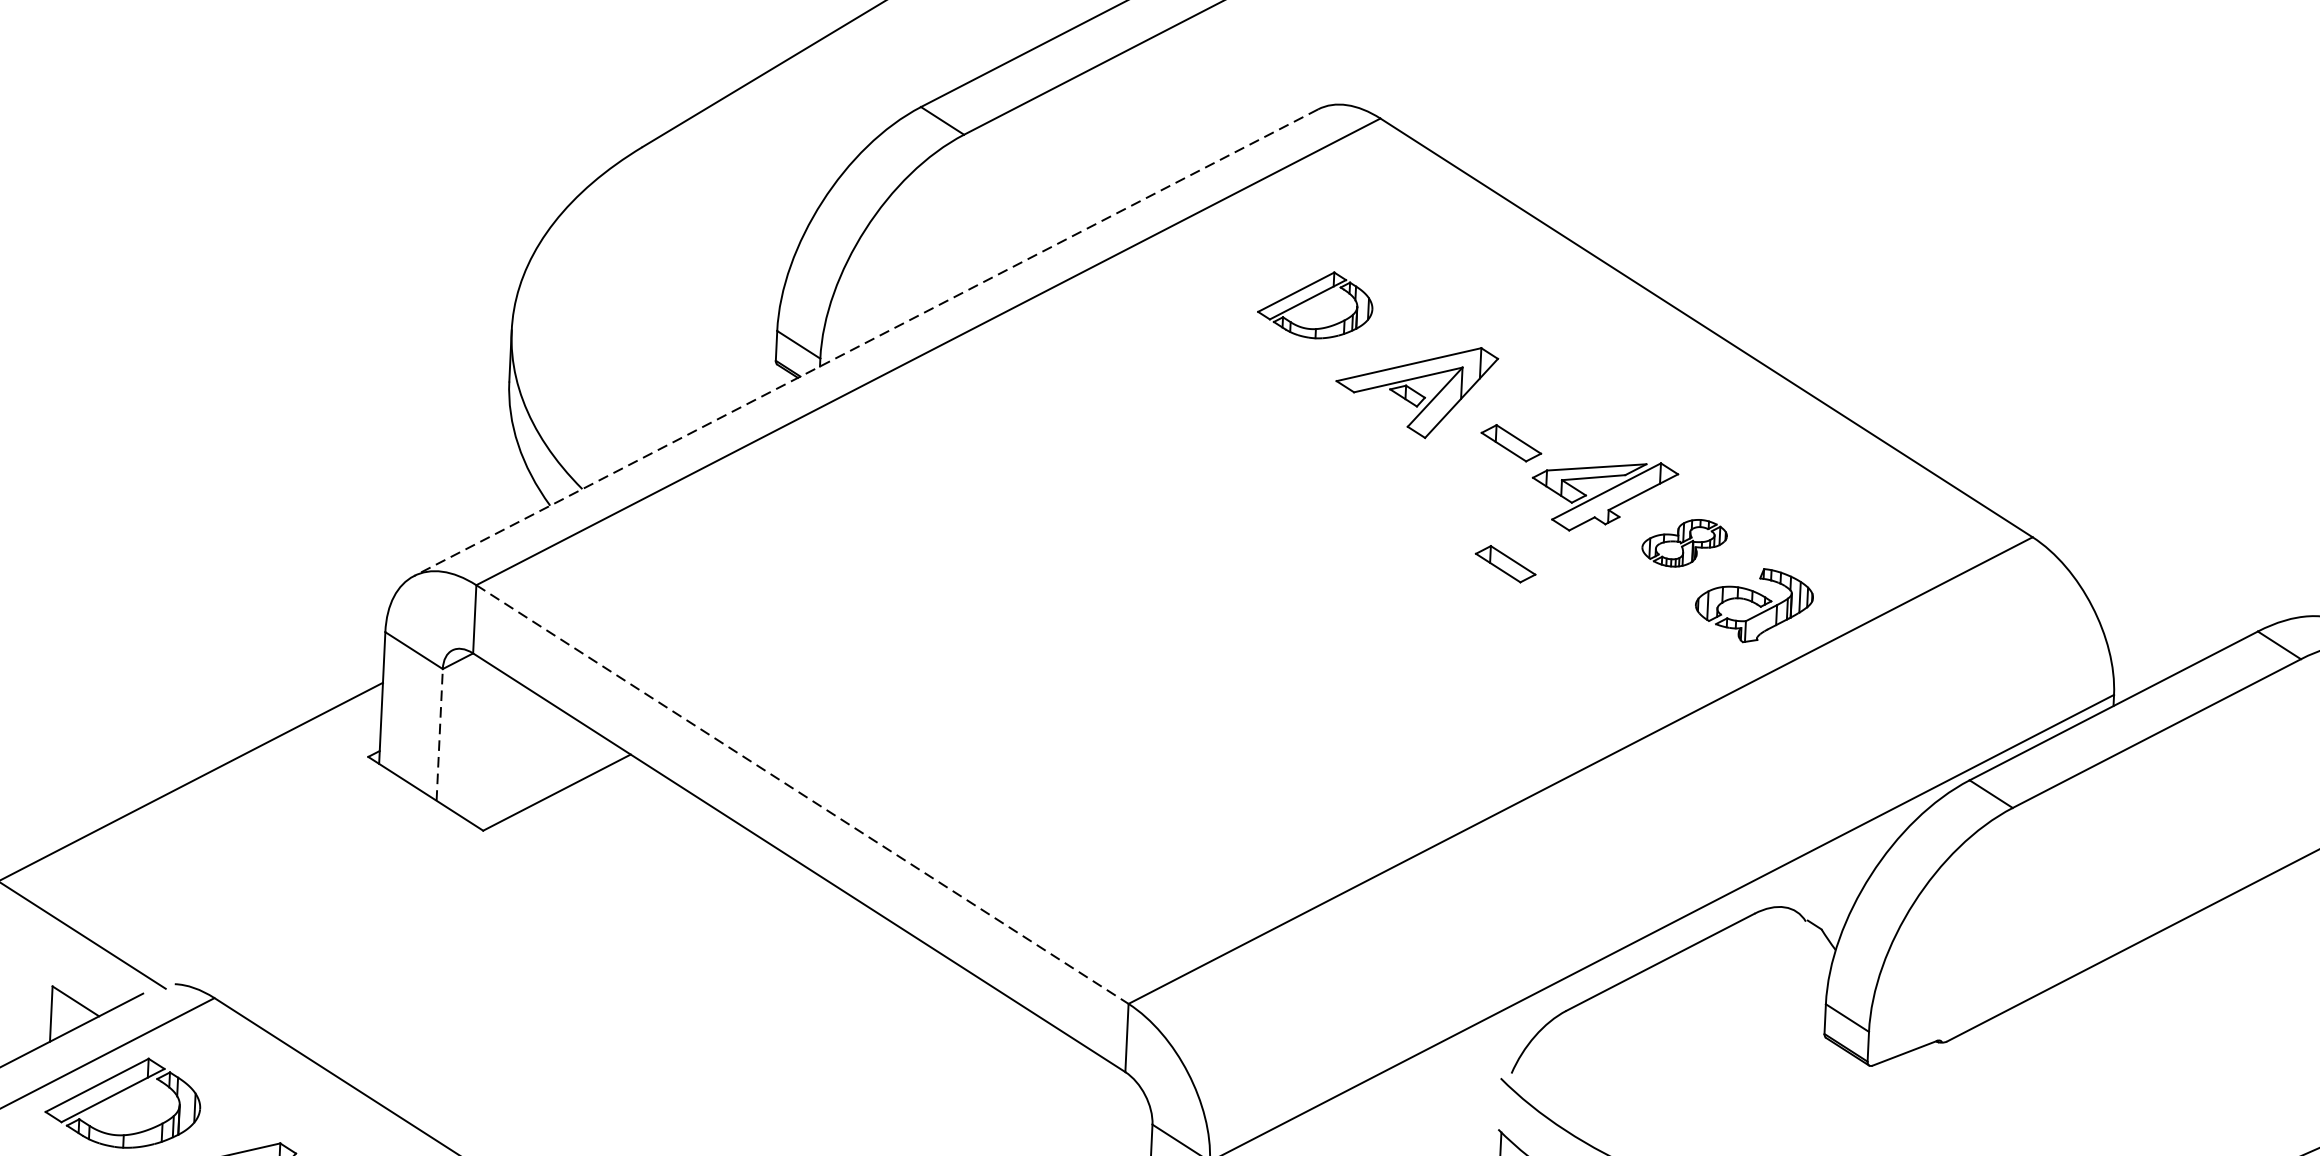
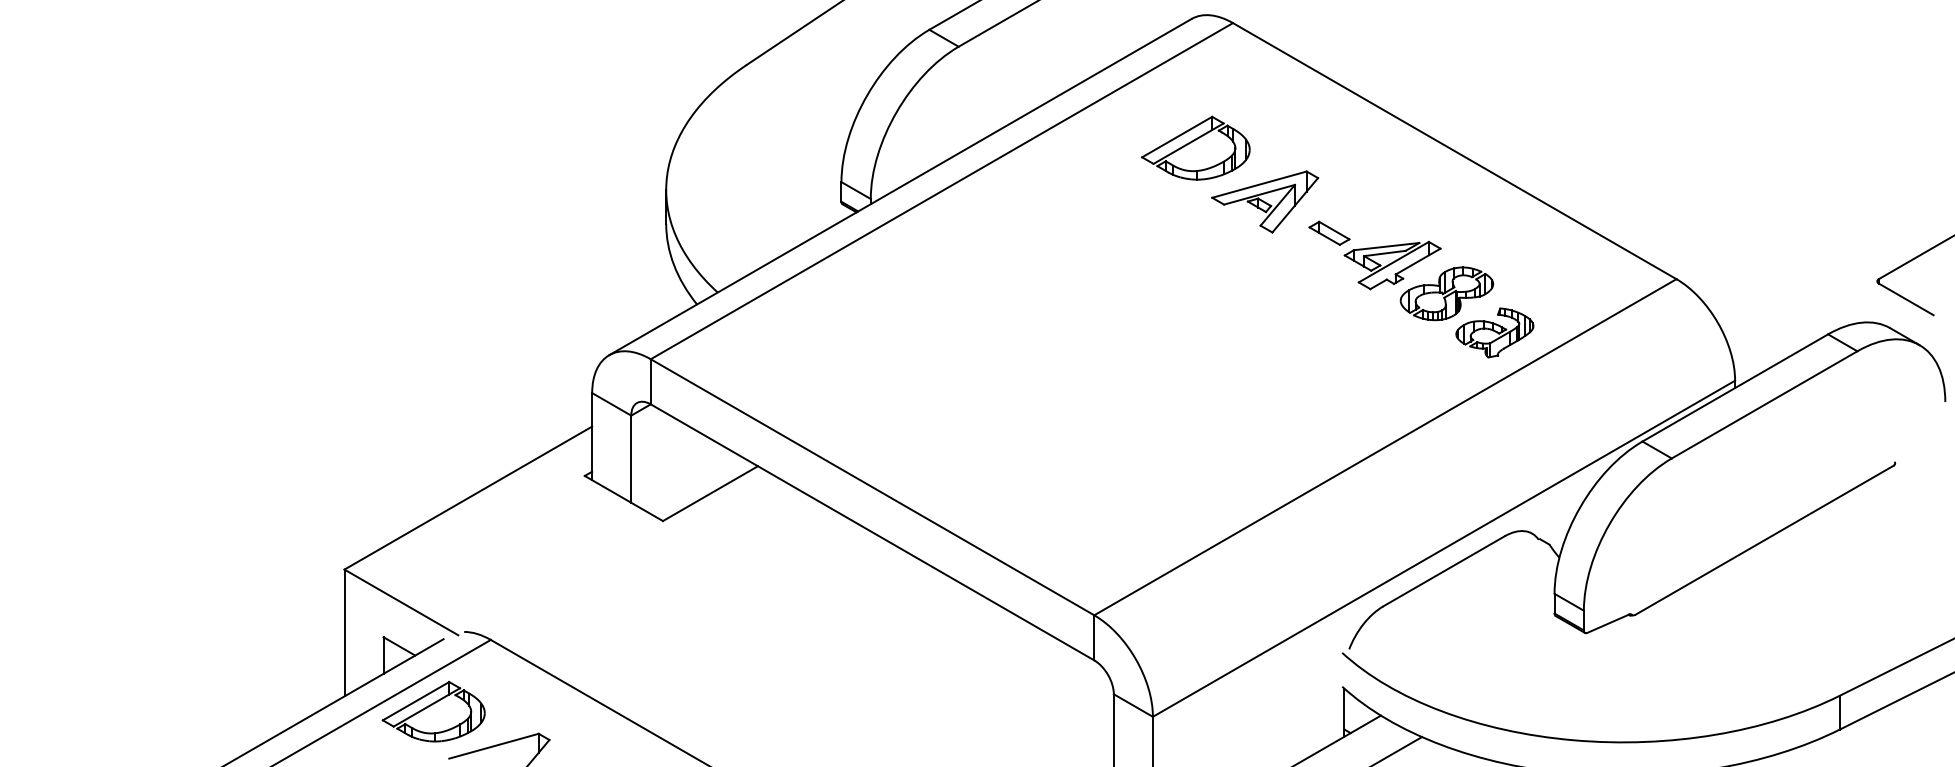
part: (1314, 303) -> (1195, 147), size x1.43
line: (866, 343) -> (900, 187), dashed -> solid
part: (1683, 542) -> (1446, 293), size x1.67
part: (1505, 562) -> (1329, 312), removed
line: (440, 735) -> (631, 459), dashed -> solid
line: (802, 794) -> (872, 487), dashed -> solid

